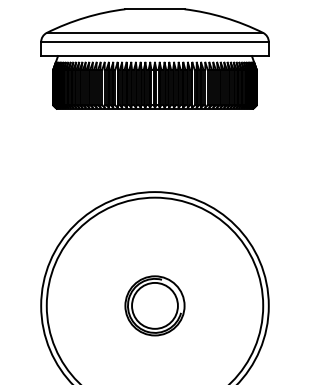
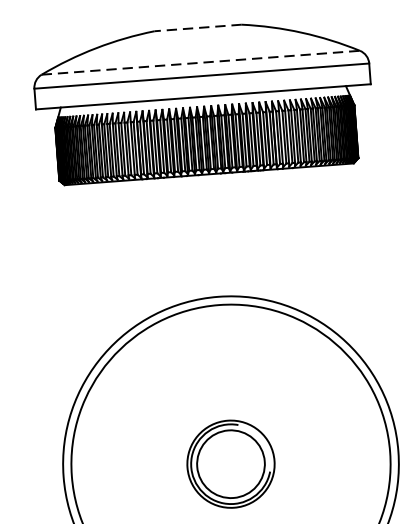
line: (155, 9) -> (198, 28), solid -> dashed
line: (155, 32) -> (201, 62), solid -> dashed

